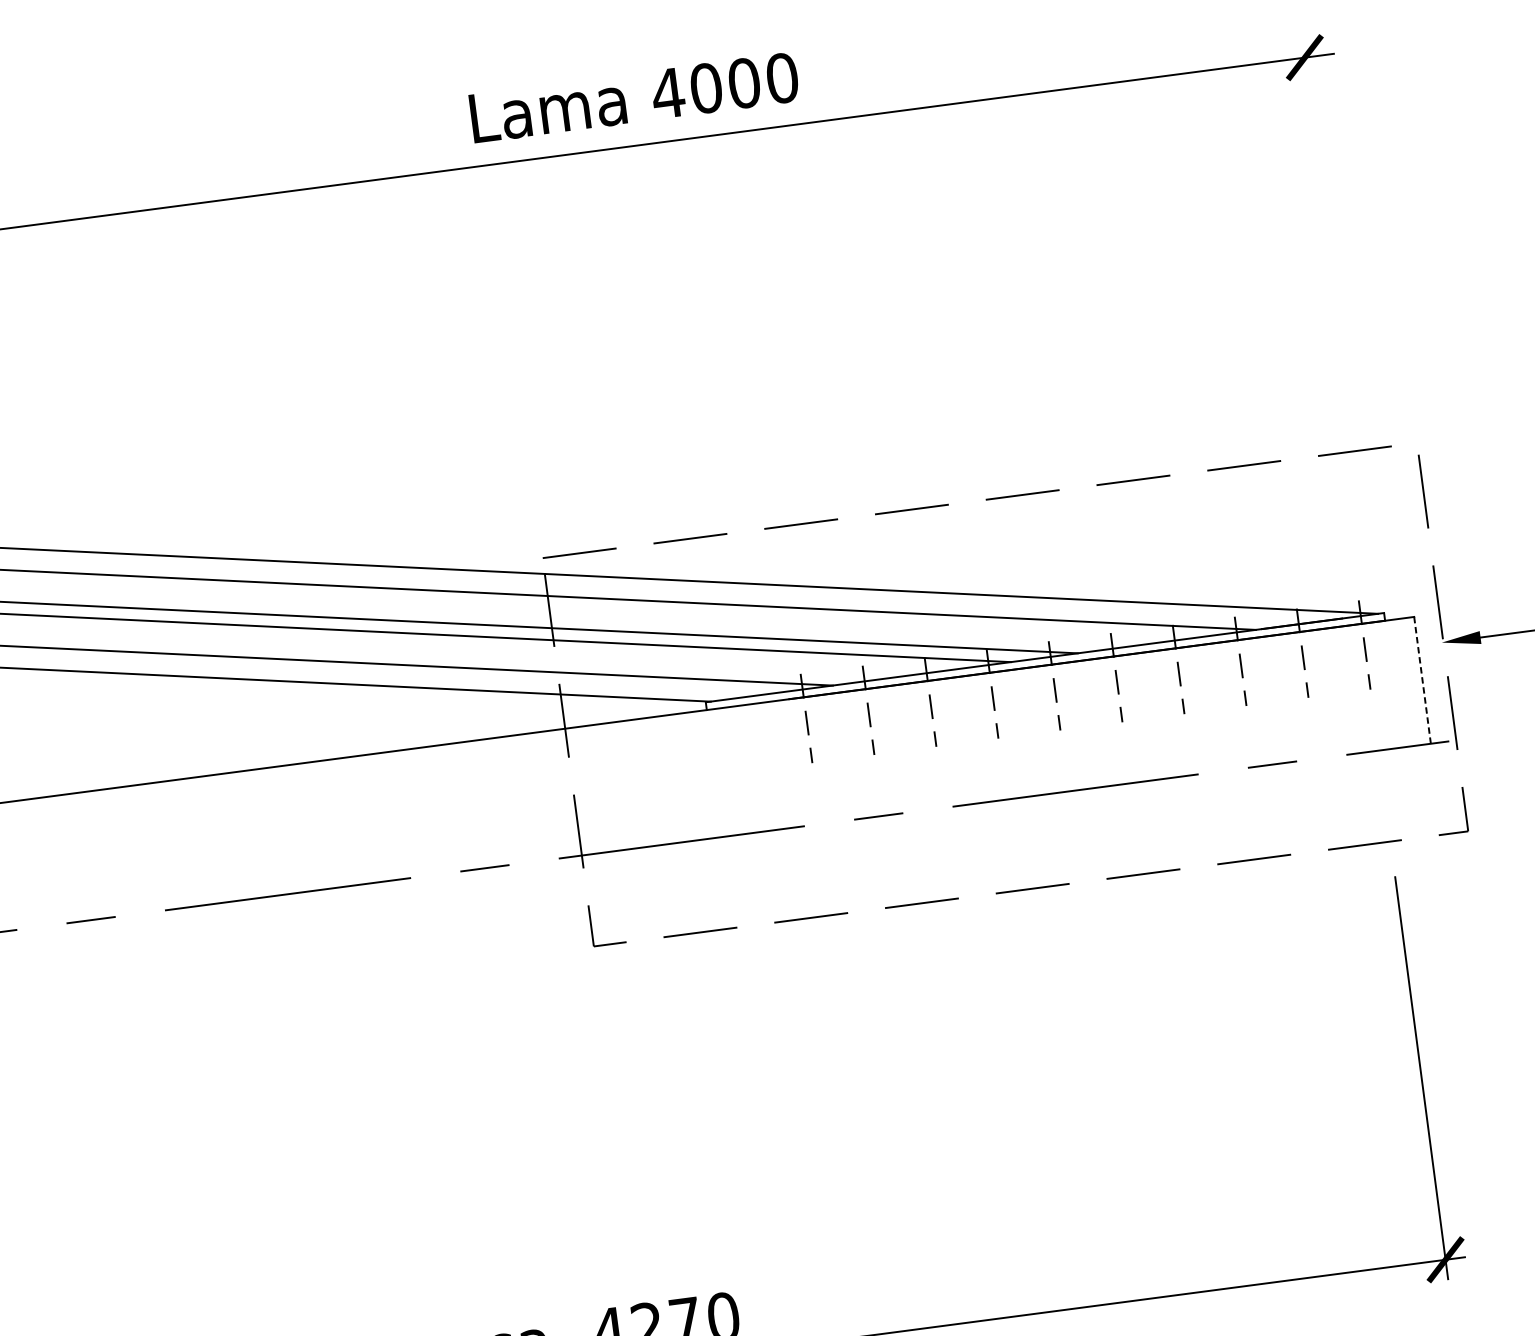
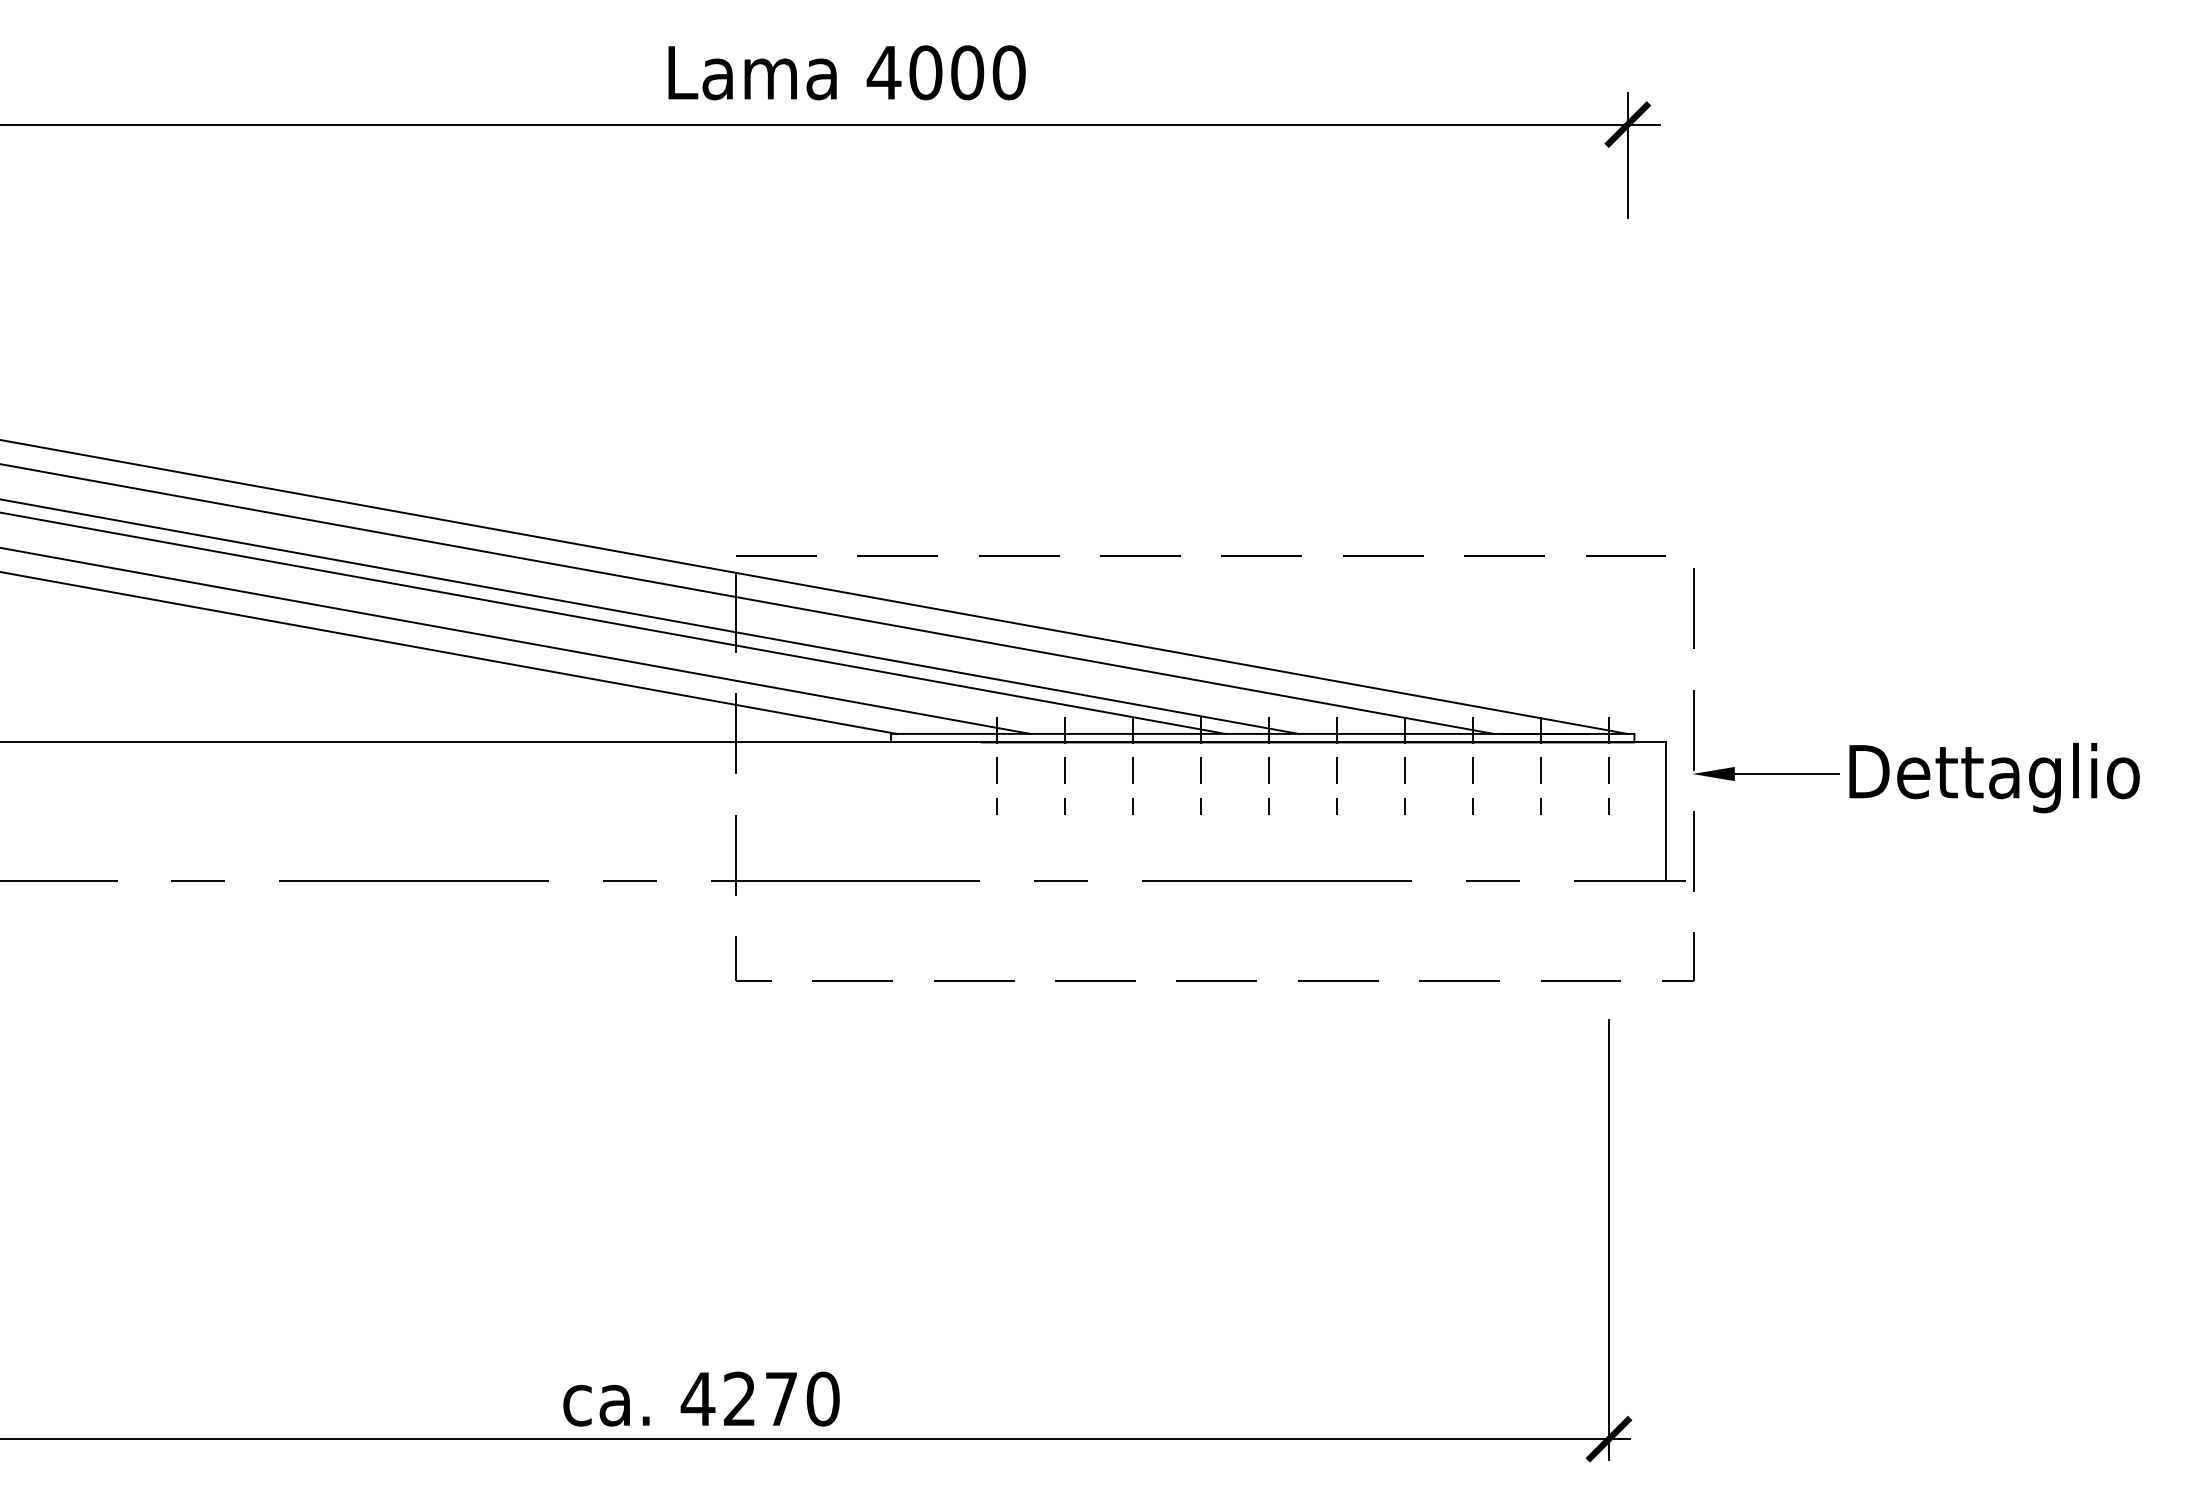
line: (1308, 84) -> (1627, 154), added
text: (633, 97) -> (846, 72), moved
line: (1422, 680) -> (1666, 812), dashed -> solid

